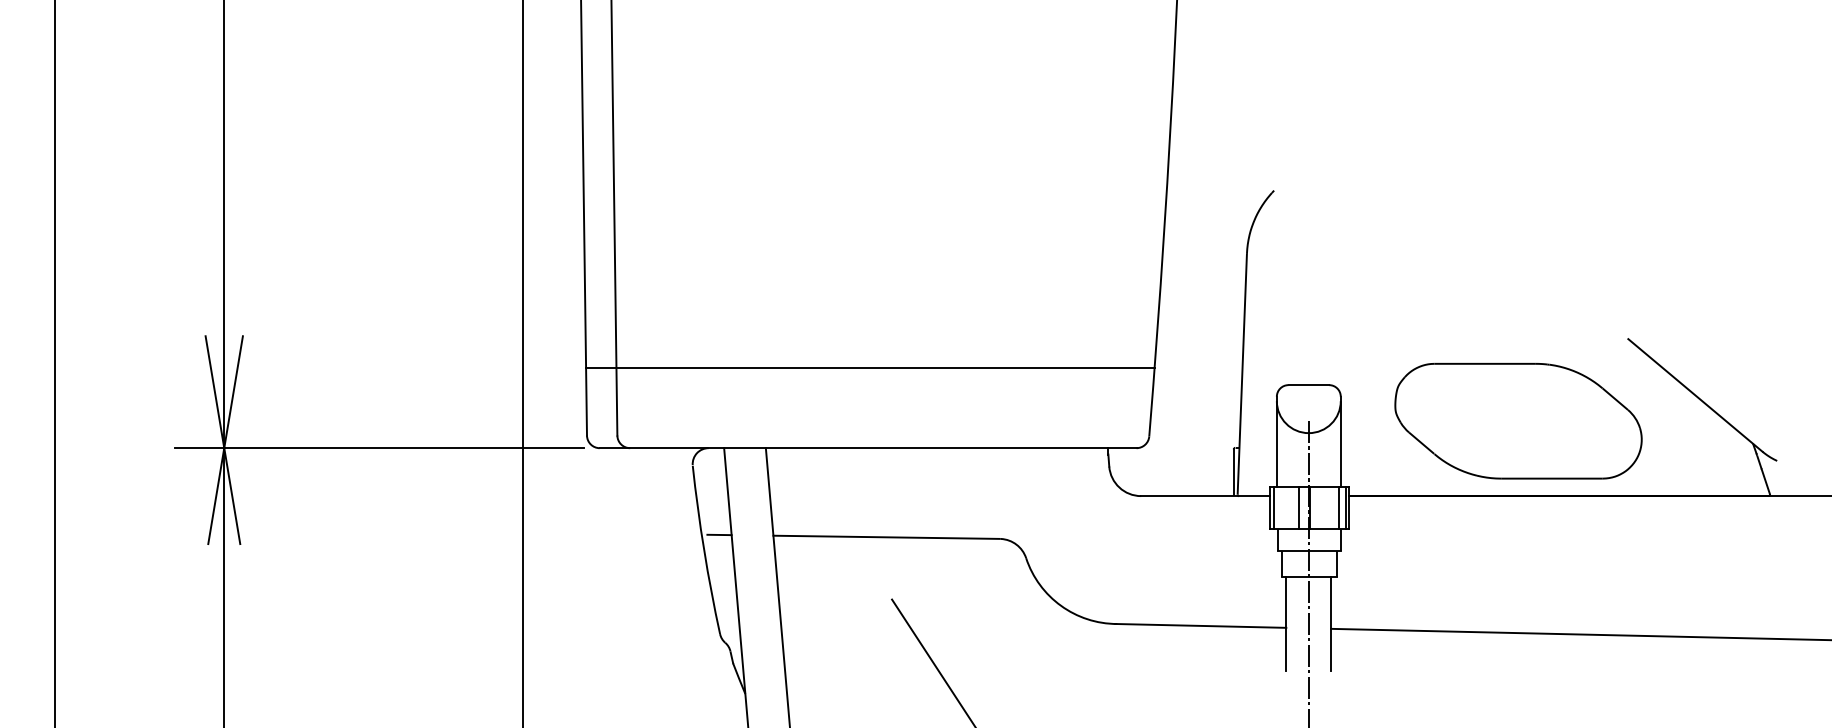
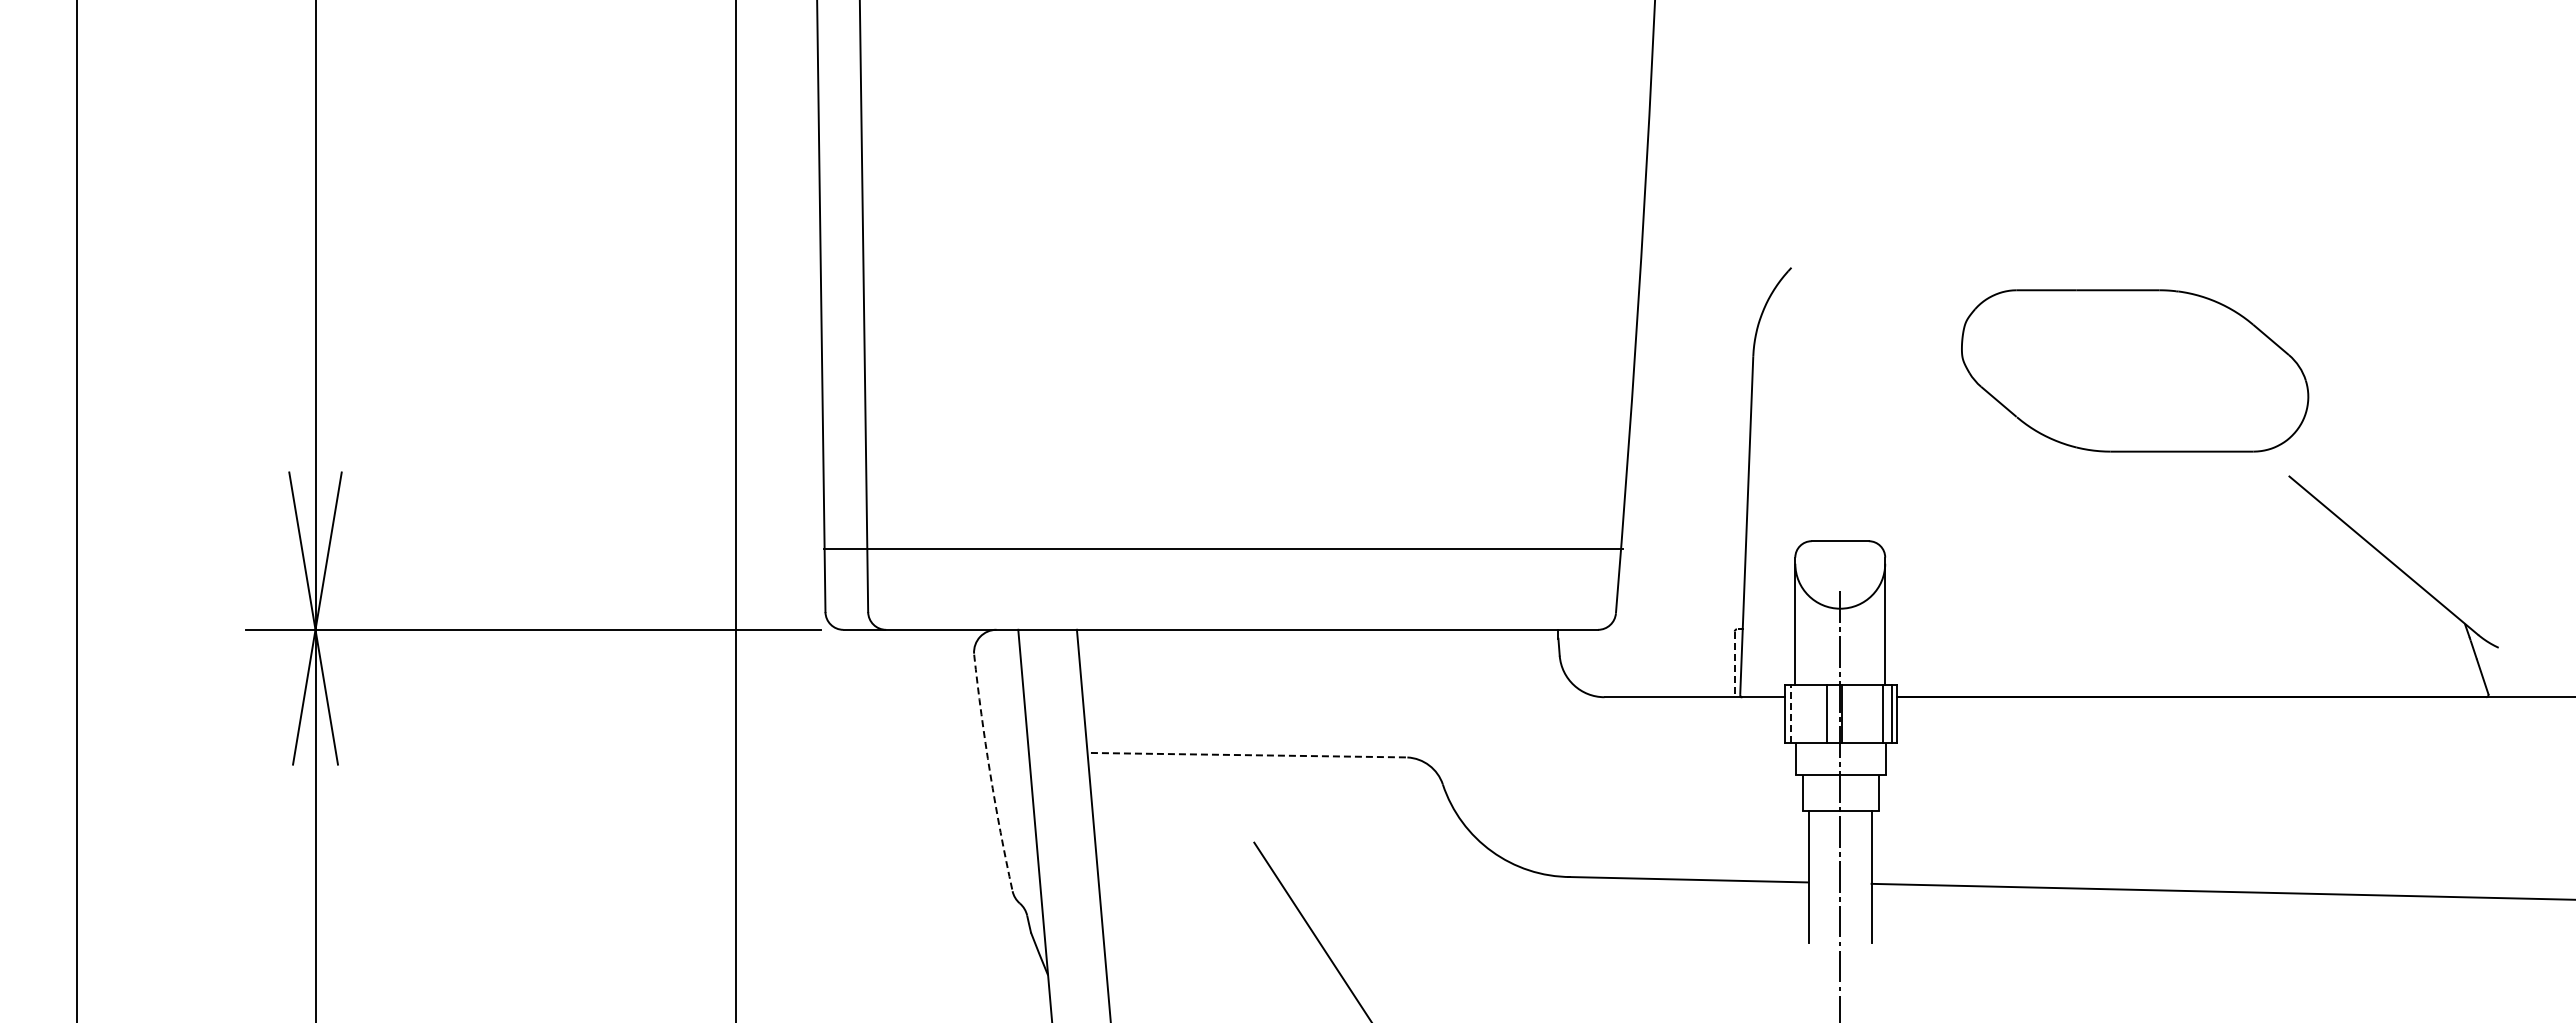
line: (870, 368) -> (1223, 549), moved
part: (1518, 420) -> (2135, 370), moved
line: (1233, 472) -> (1734, 663), solid -> dashed
line: (1273, 507) -> (1790, 713), solid -> dashed
line: (719, 534) -> (1011, 751), removed
line: (886, 537) -> (1246, 755), solid -> dashed
arc: (704, 550) -> (990, 773), solid -> dashed

